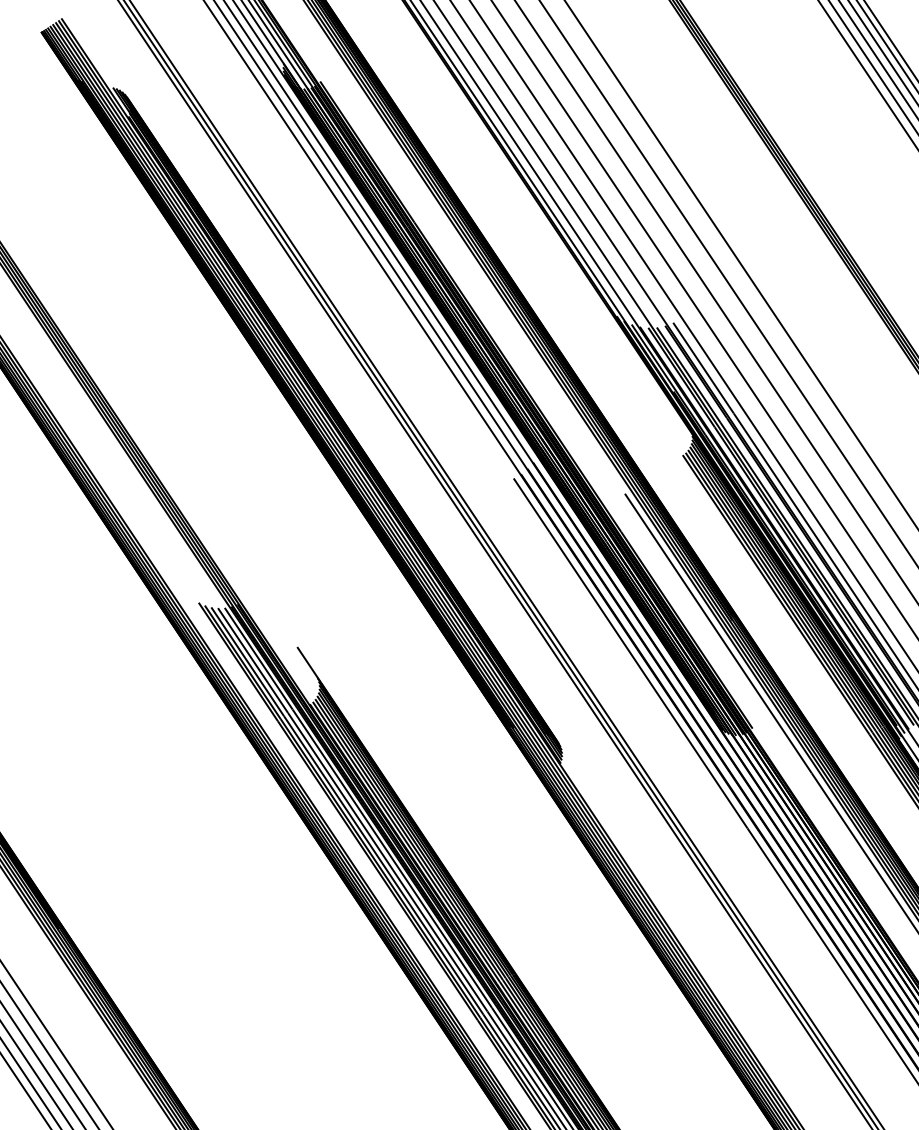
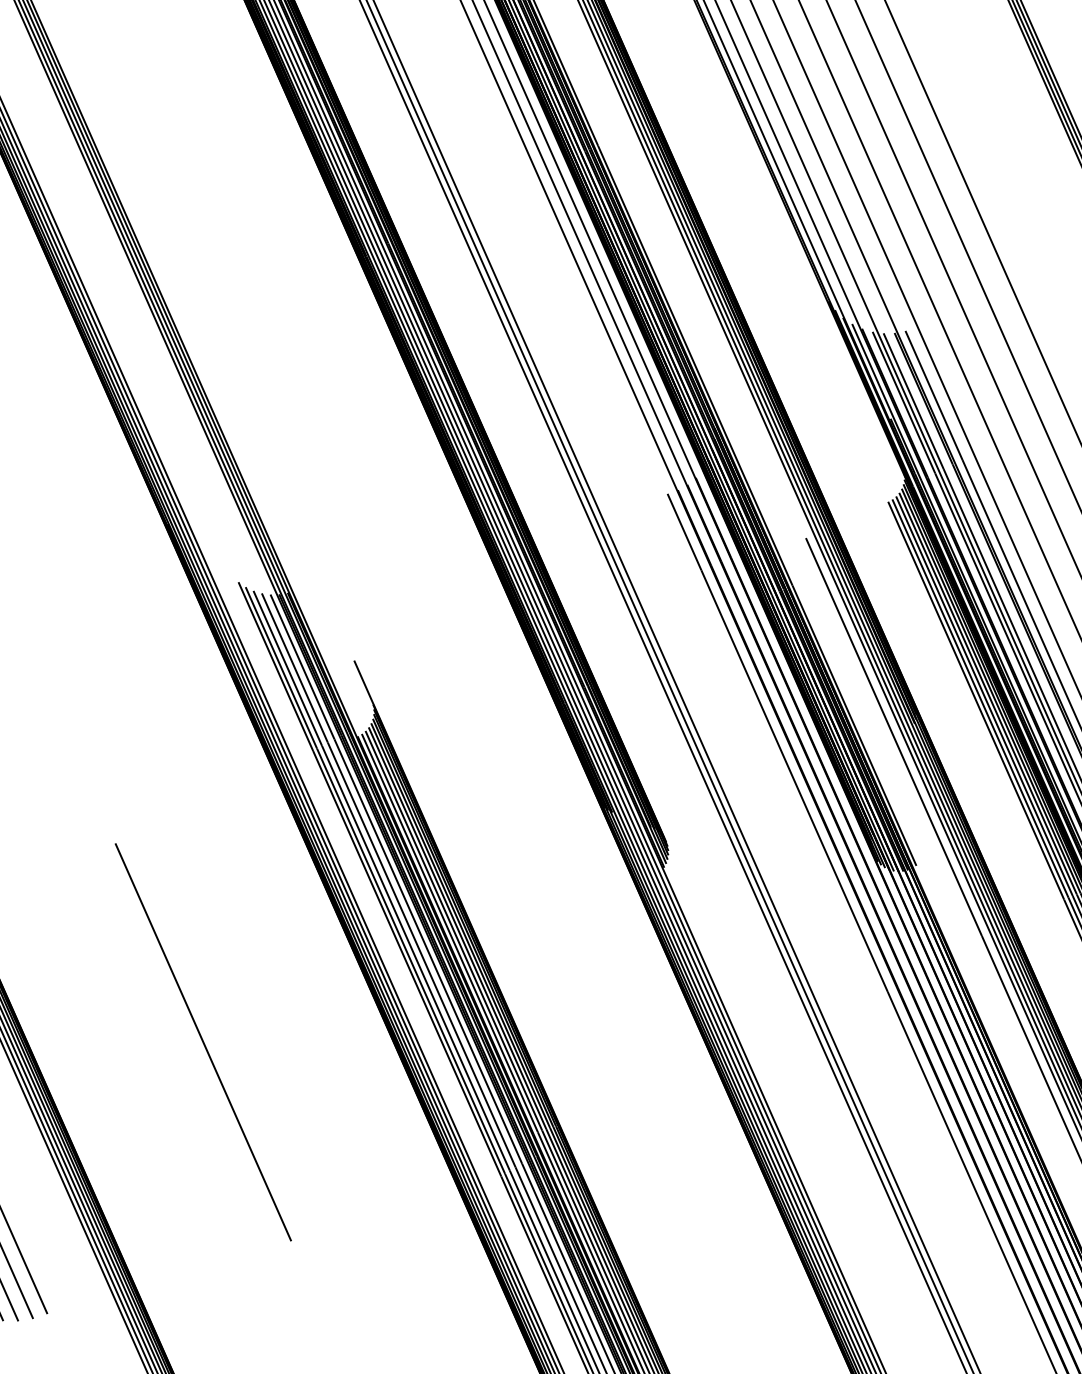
line: (232, 957) -> (202, 1041), added

